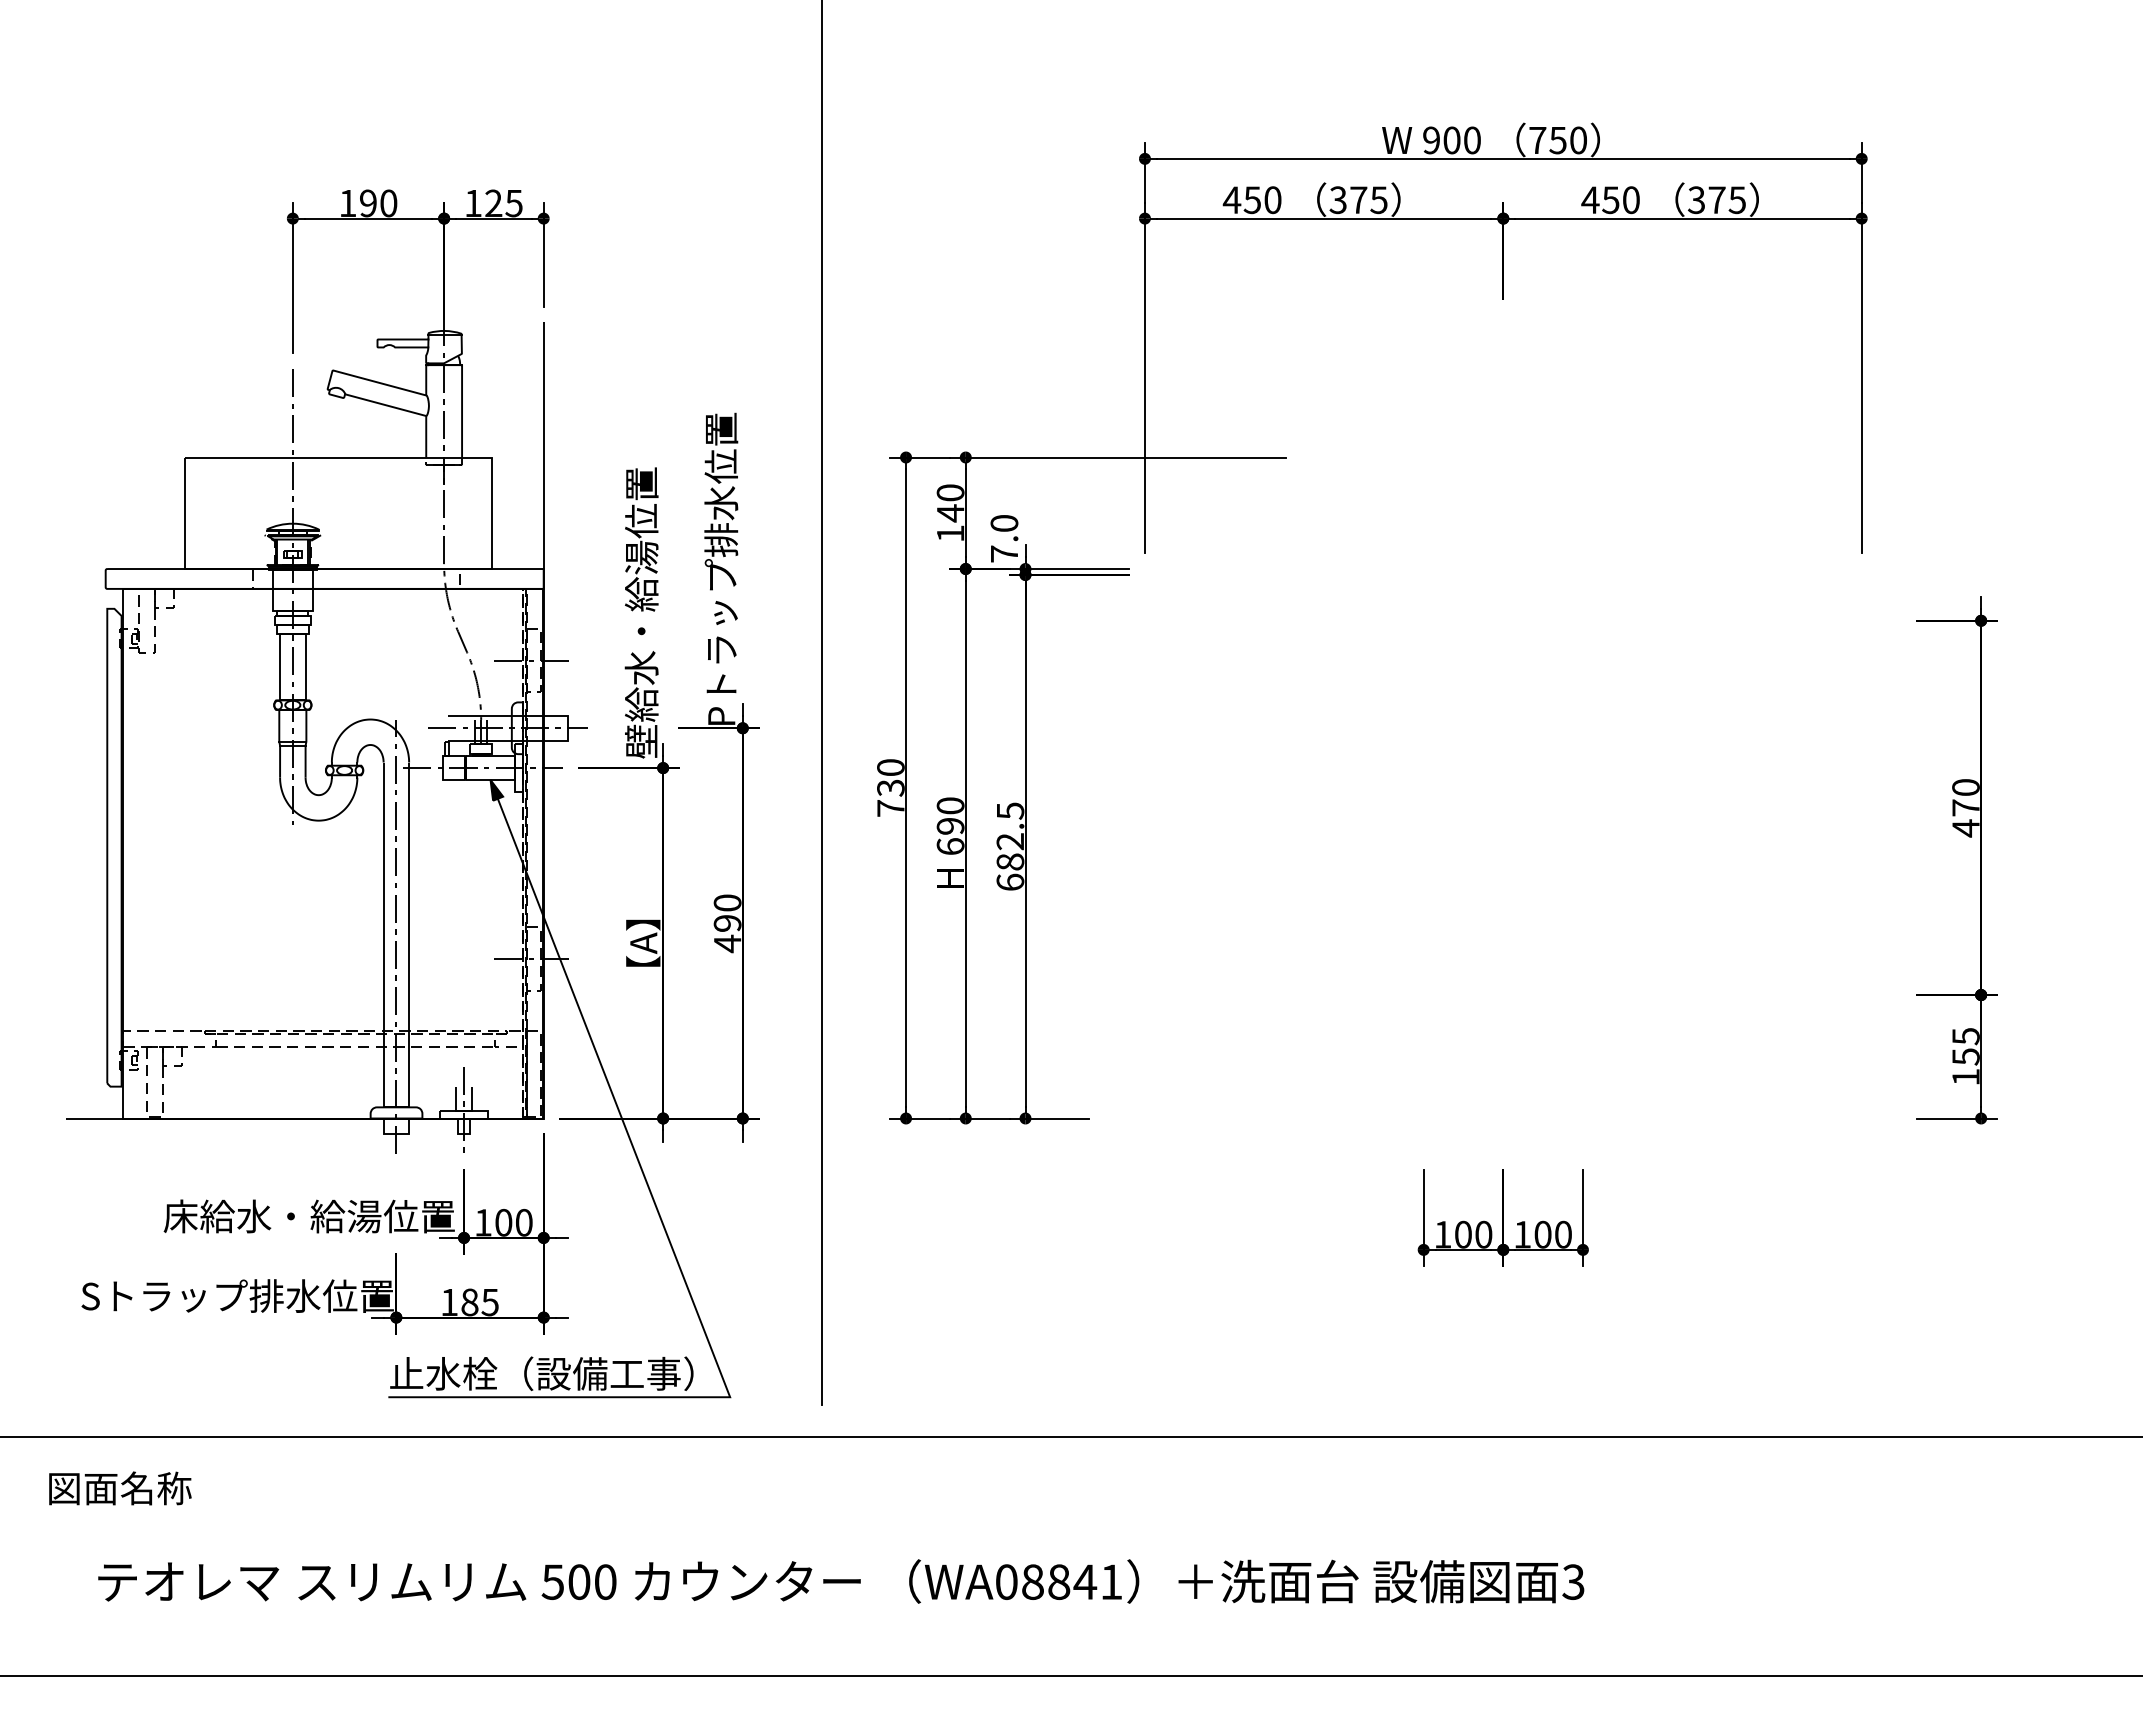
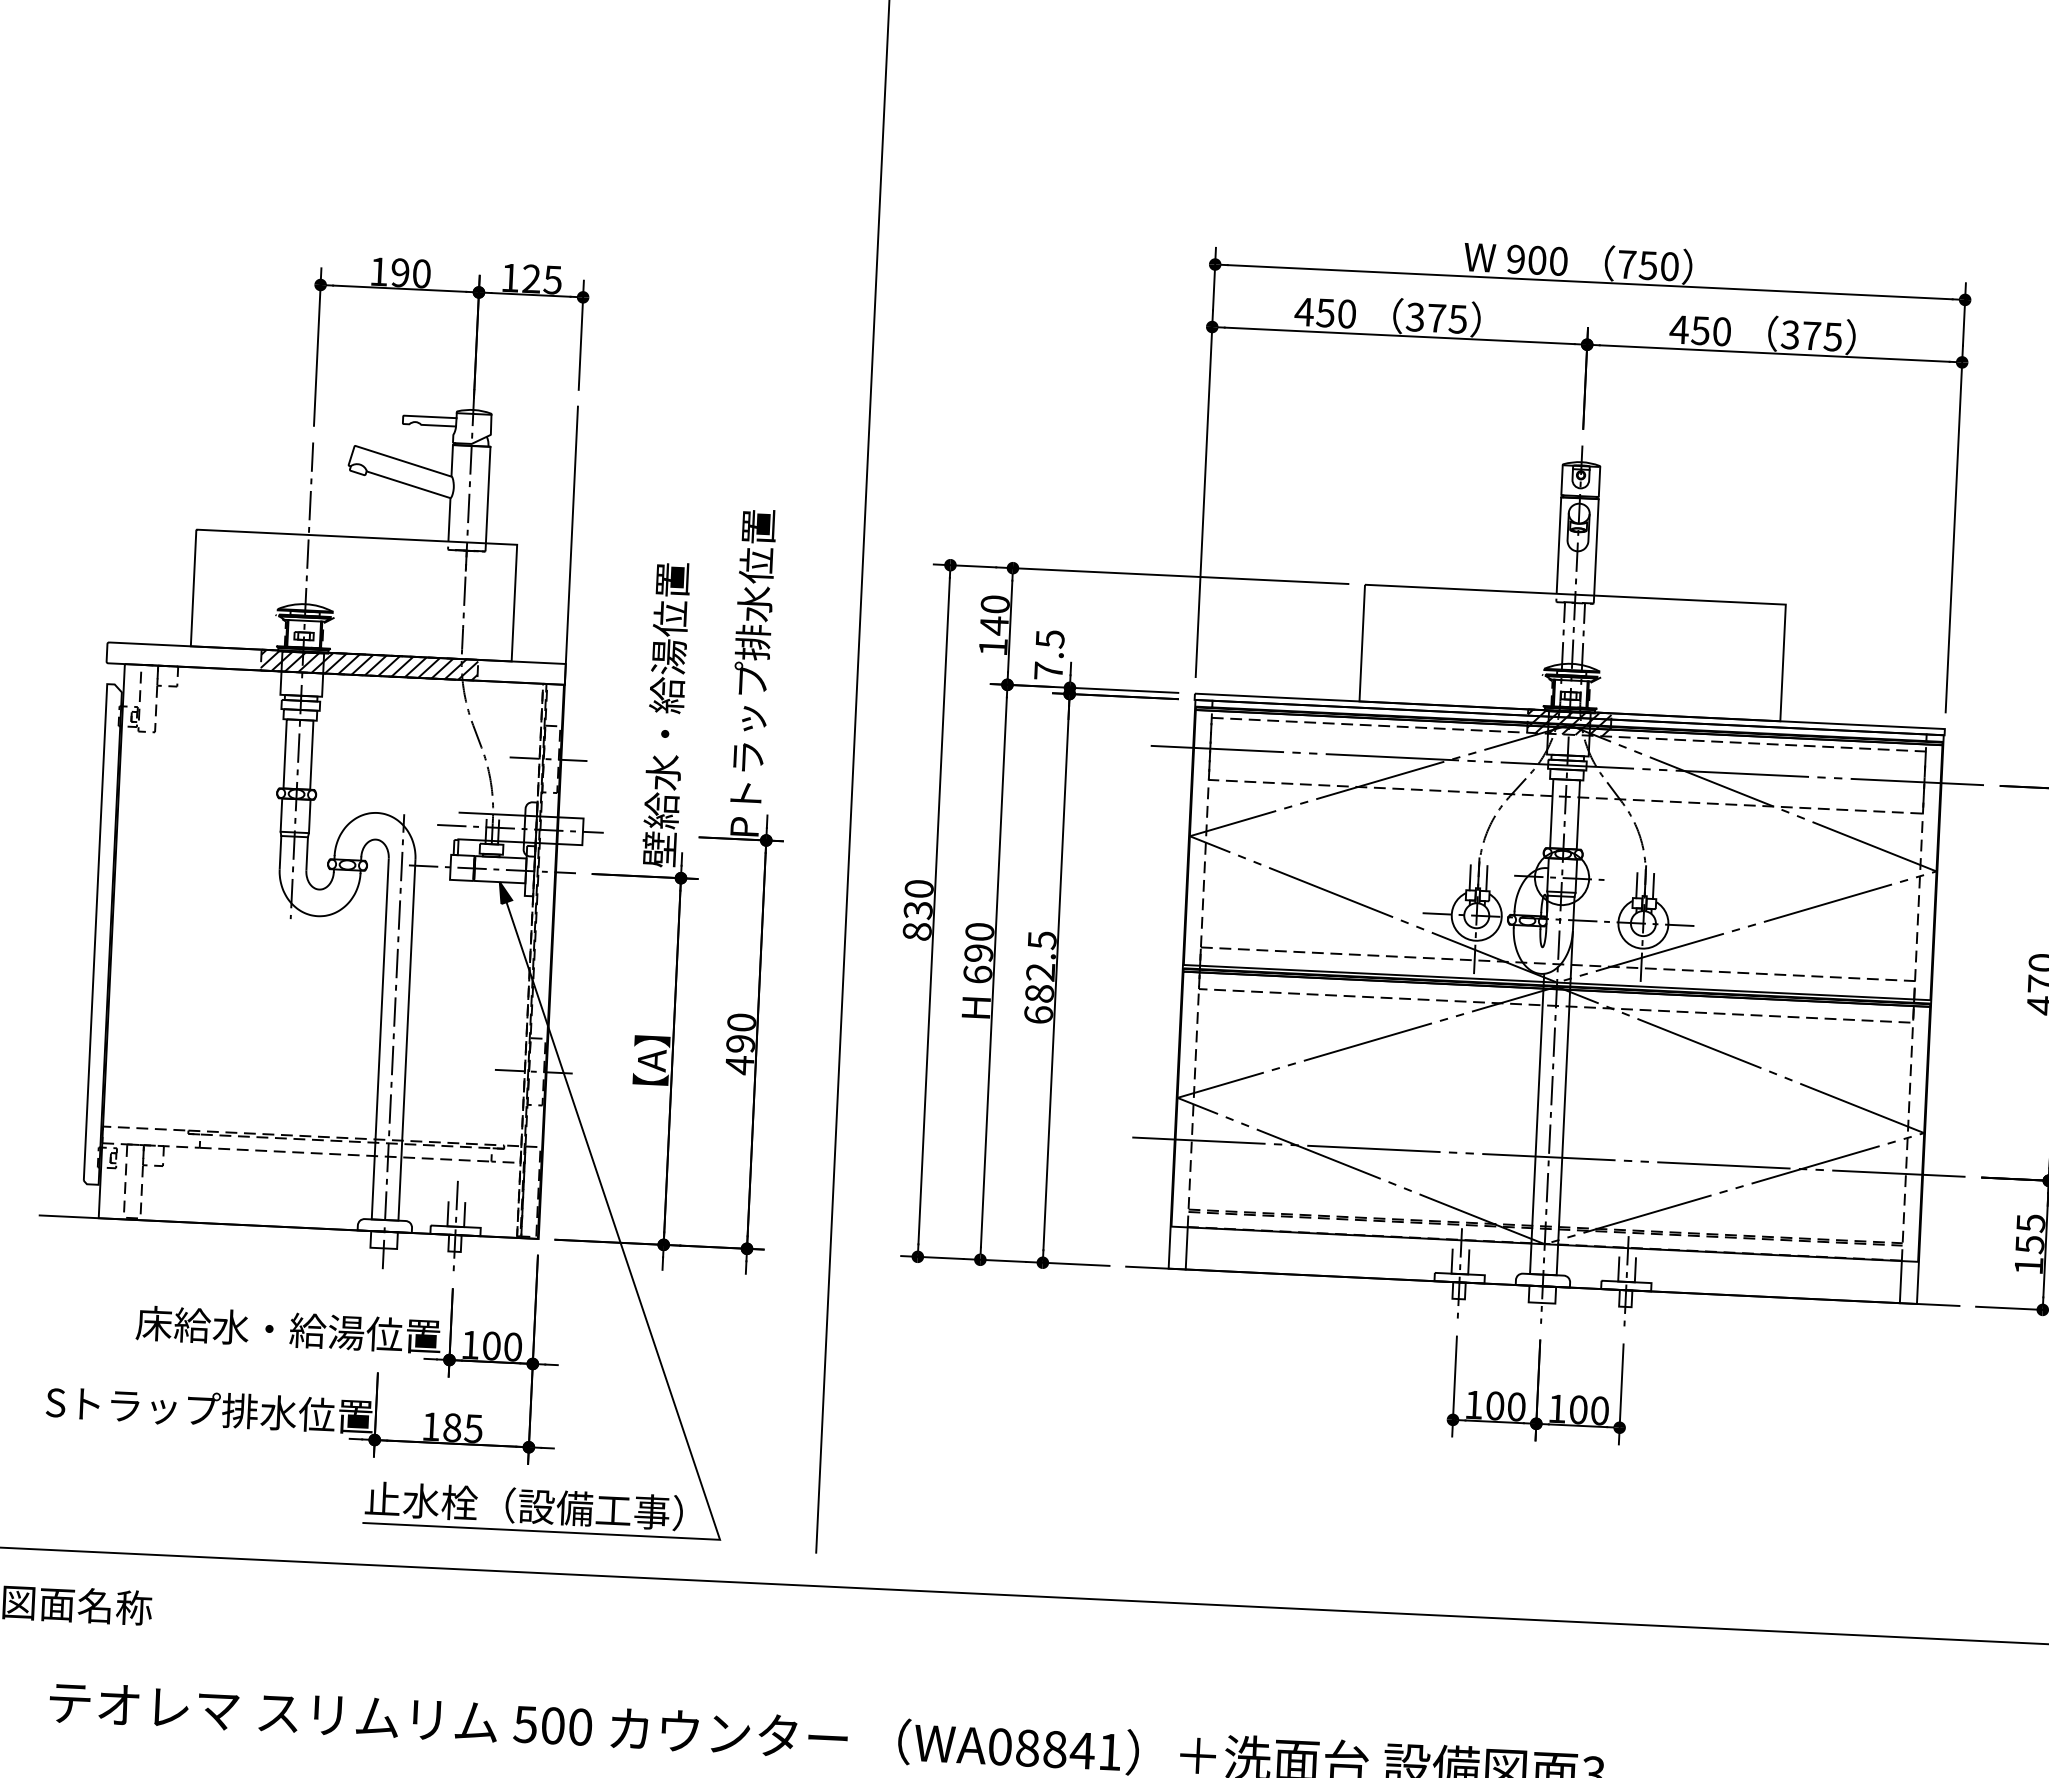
text: (1004, 523) -> (1050, 639), 7.0 -> 7.5
hatch: (356, 578) -> (369, 664), added
part: (1503, 734) -> (1561, 884), added
text: (890, 808) -> (916, 931), 730 -> 830

